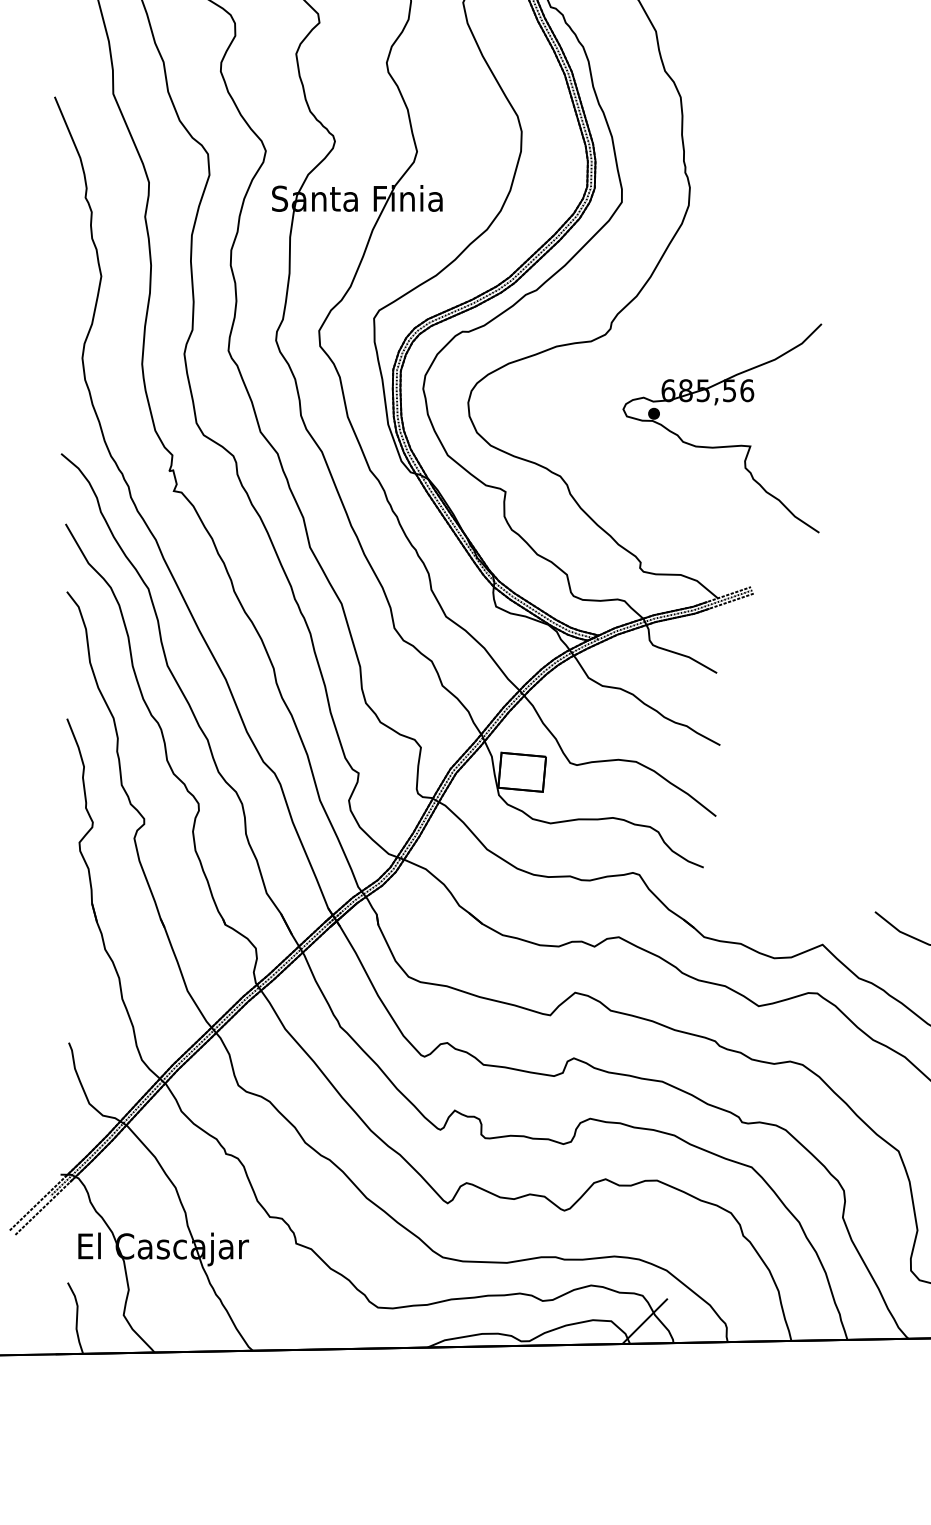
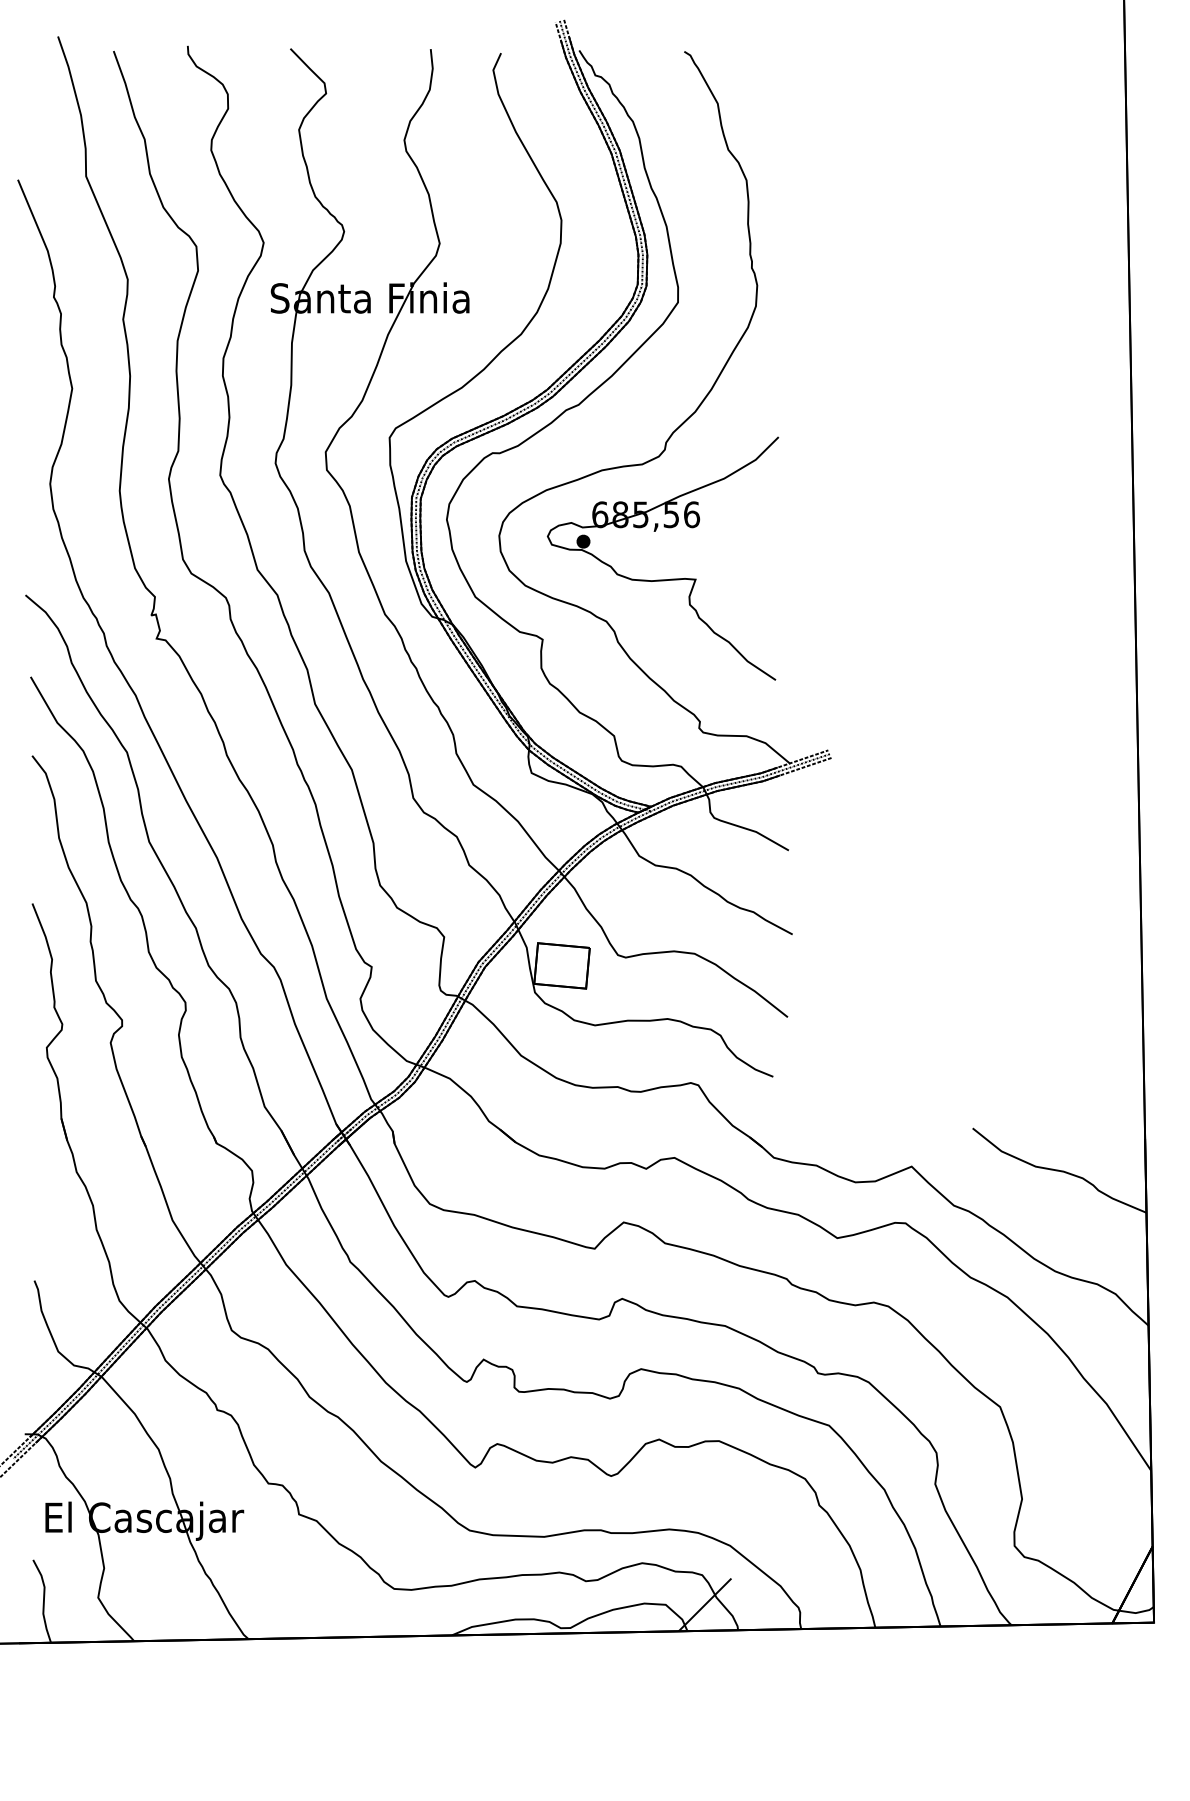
part: (721, 446) -> (662, 579), moved

